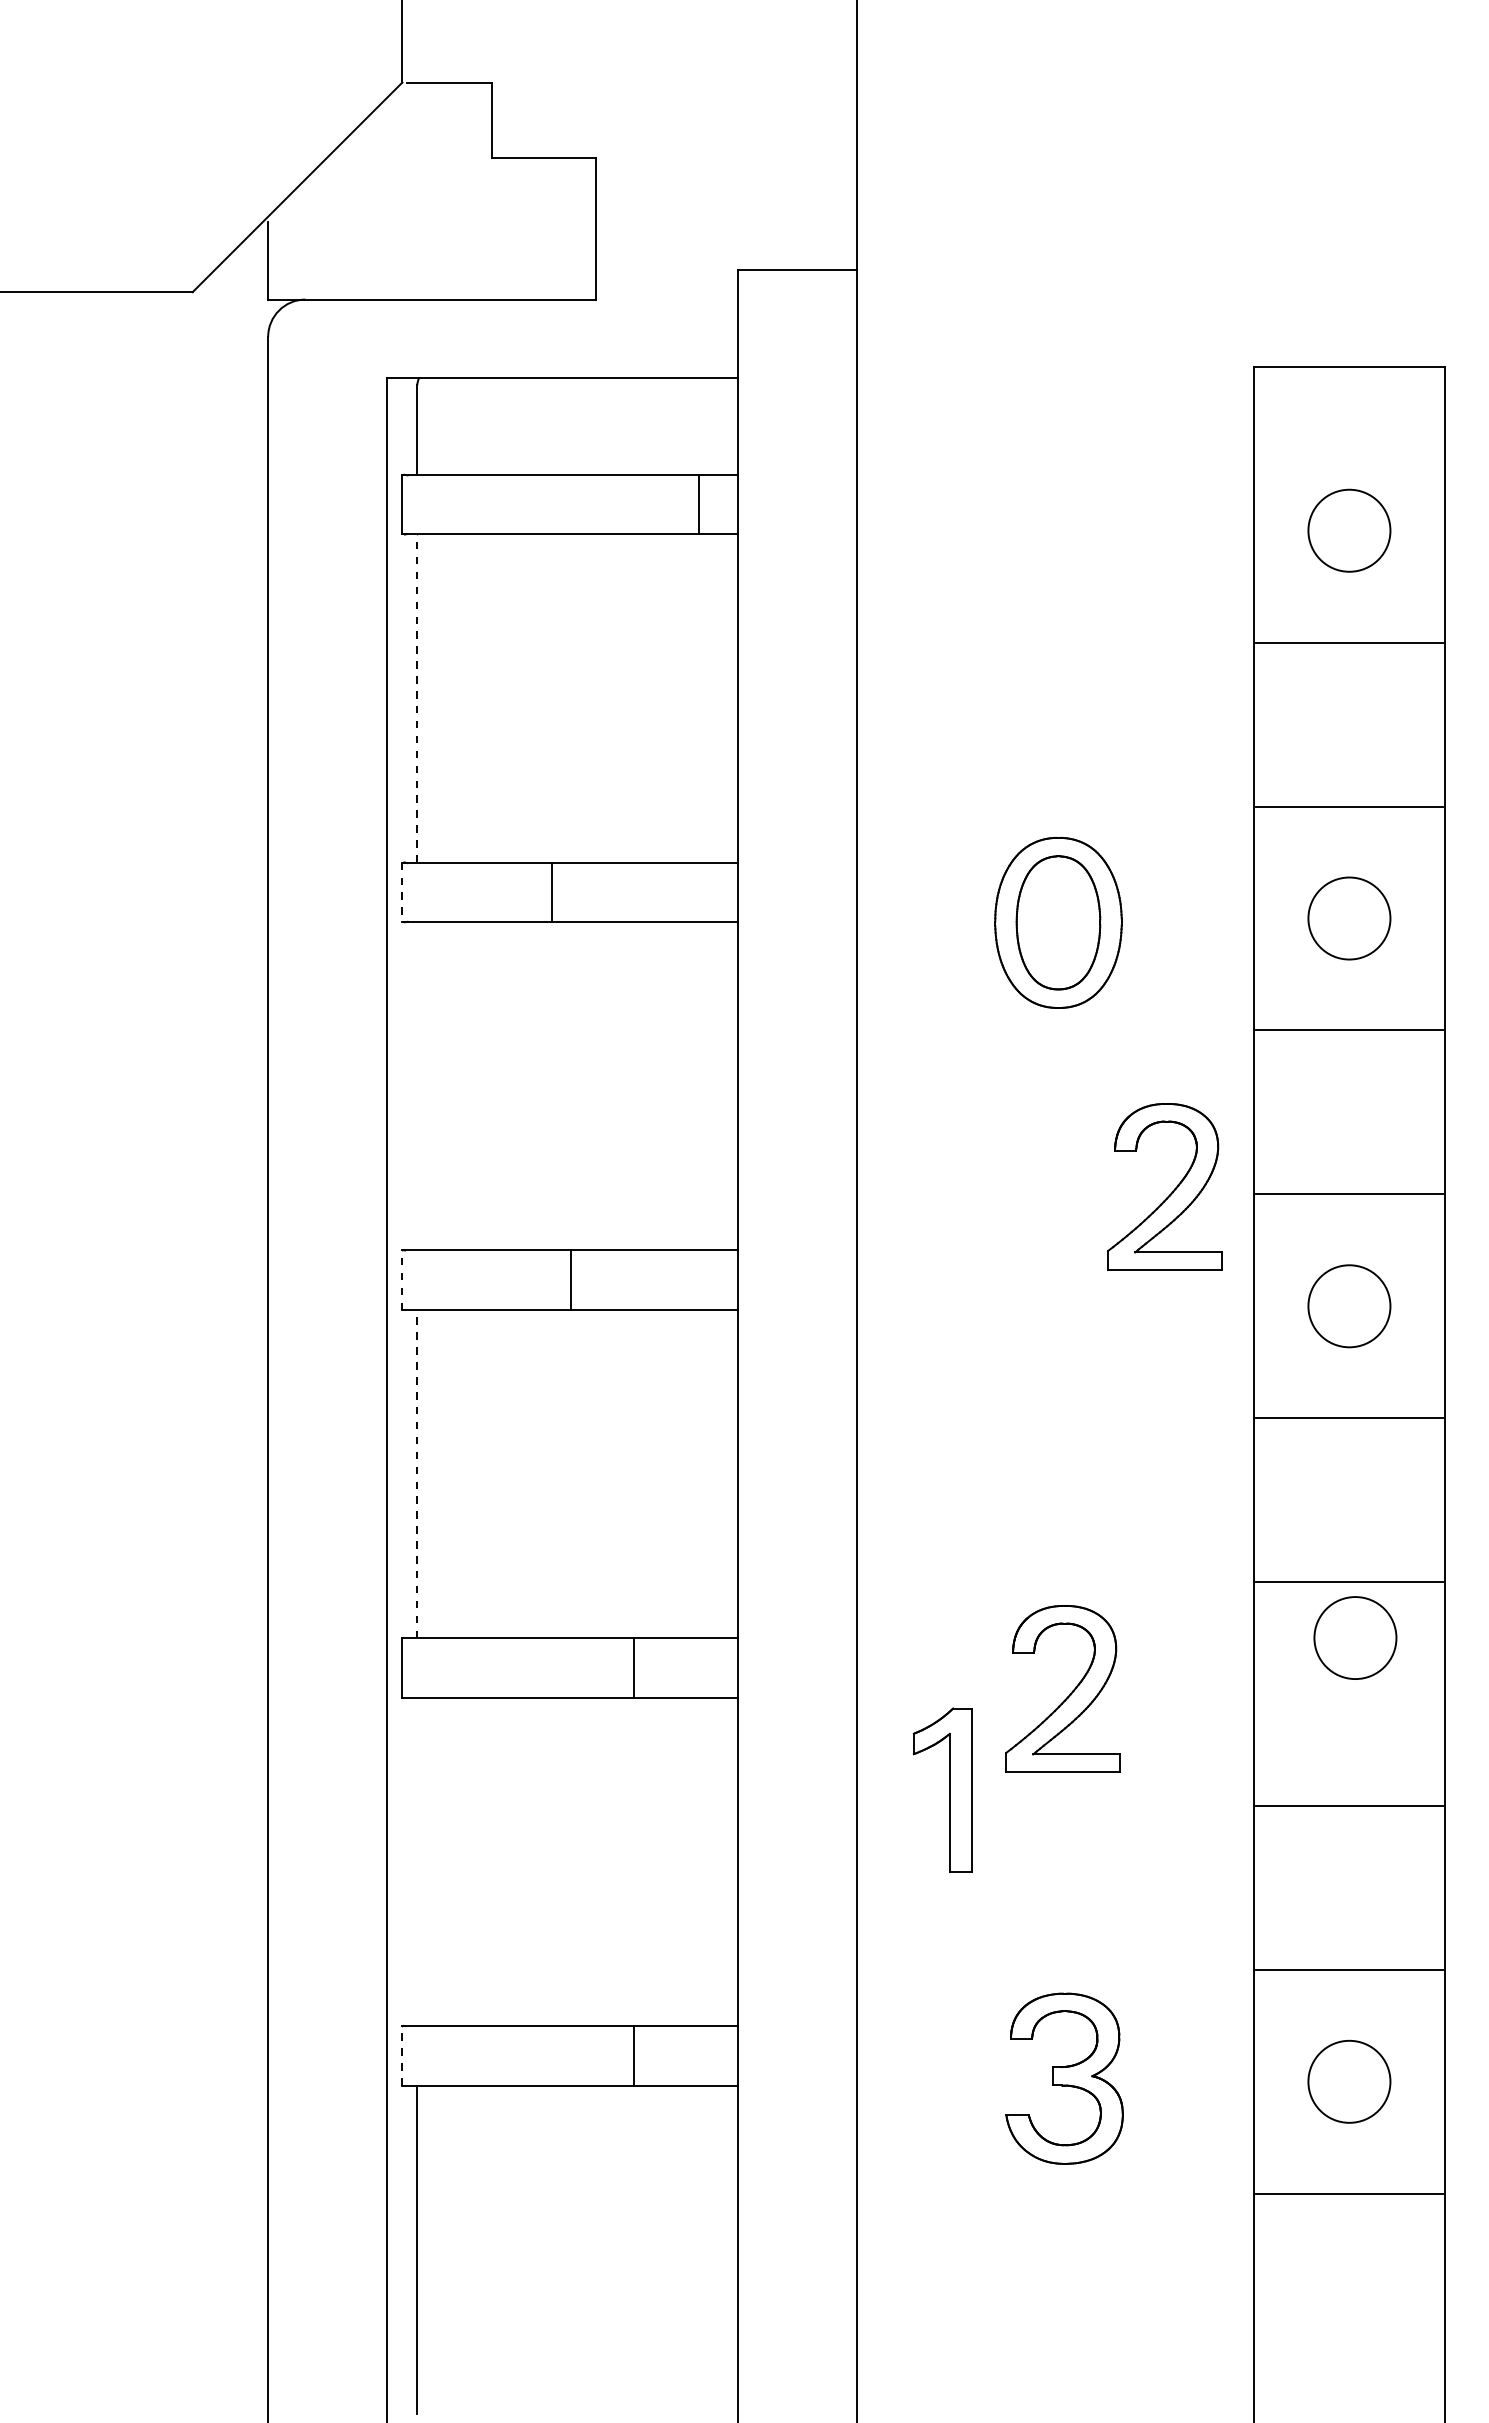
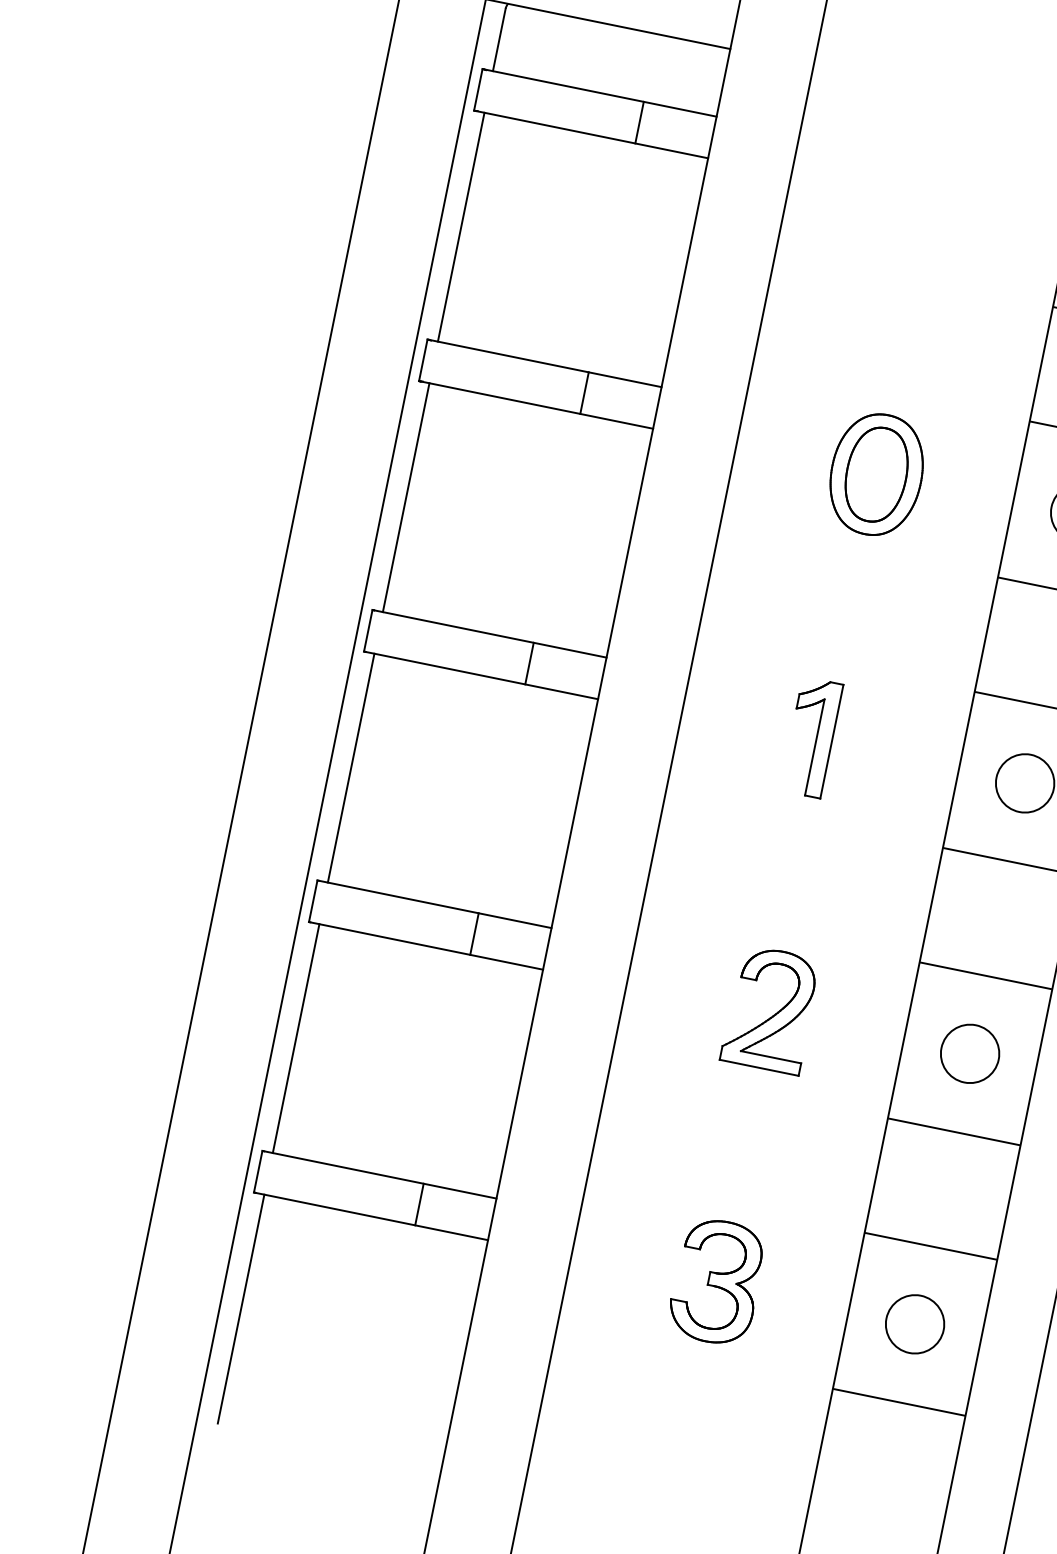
line: (698, 504) -> (639, 122), moved
line: (417, 698) -> (461, 227), dashed -> solid
line: (402, 892) -> (423, 360), dashed -> solid
line: (551, 892) -> (584, 393), moved
line: (417, 1086) -> (406, 497), added
part: (1171, 1192) -> (917, 678), removed
line: (402, 1280) -> (368, 631), dashed -> solid
line: (570, 1280) -> (529, 663), moved
line: (417, 1473) -> (351, 767), dashed -> solid
circle: (1355, 1637) -> (970, 1053), moved
part: (949, 1789) -> (816, 738), moved
line: (417, 1861) -> (296, 1038), added
line: (402, 2055) -> (258, 1171), dashed -> solid

